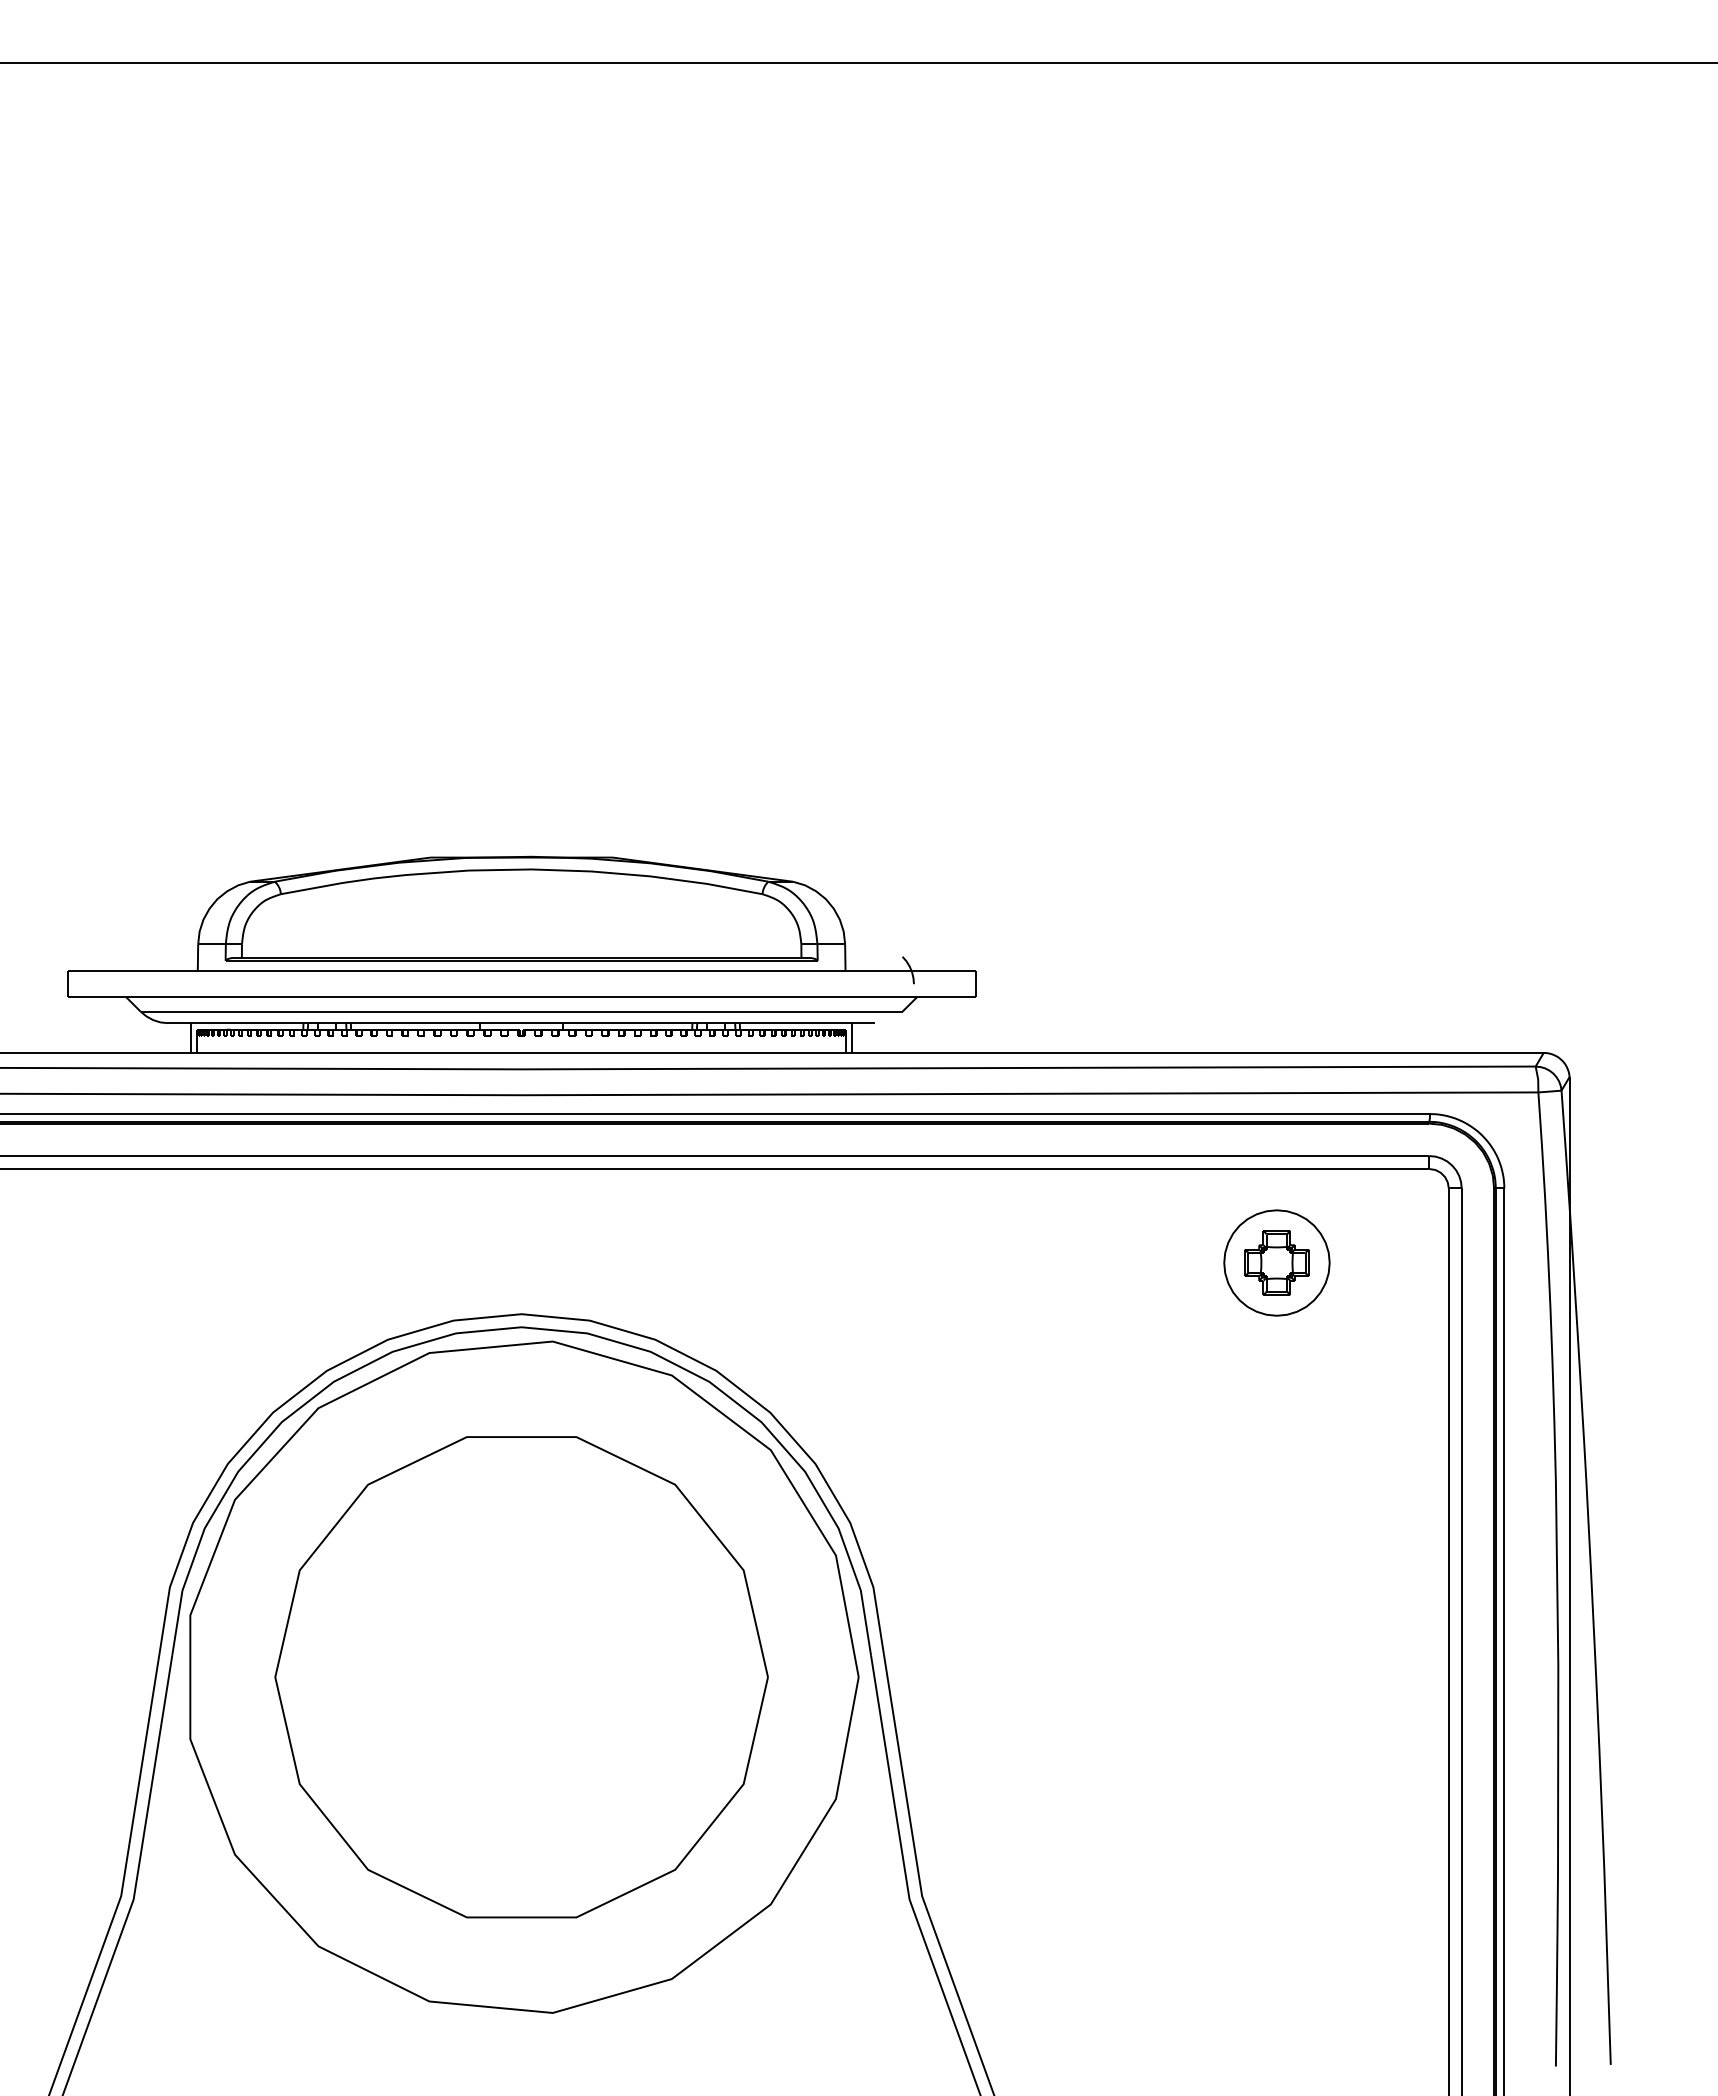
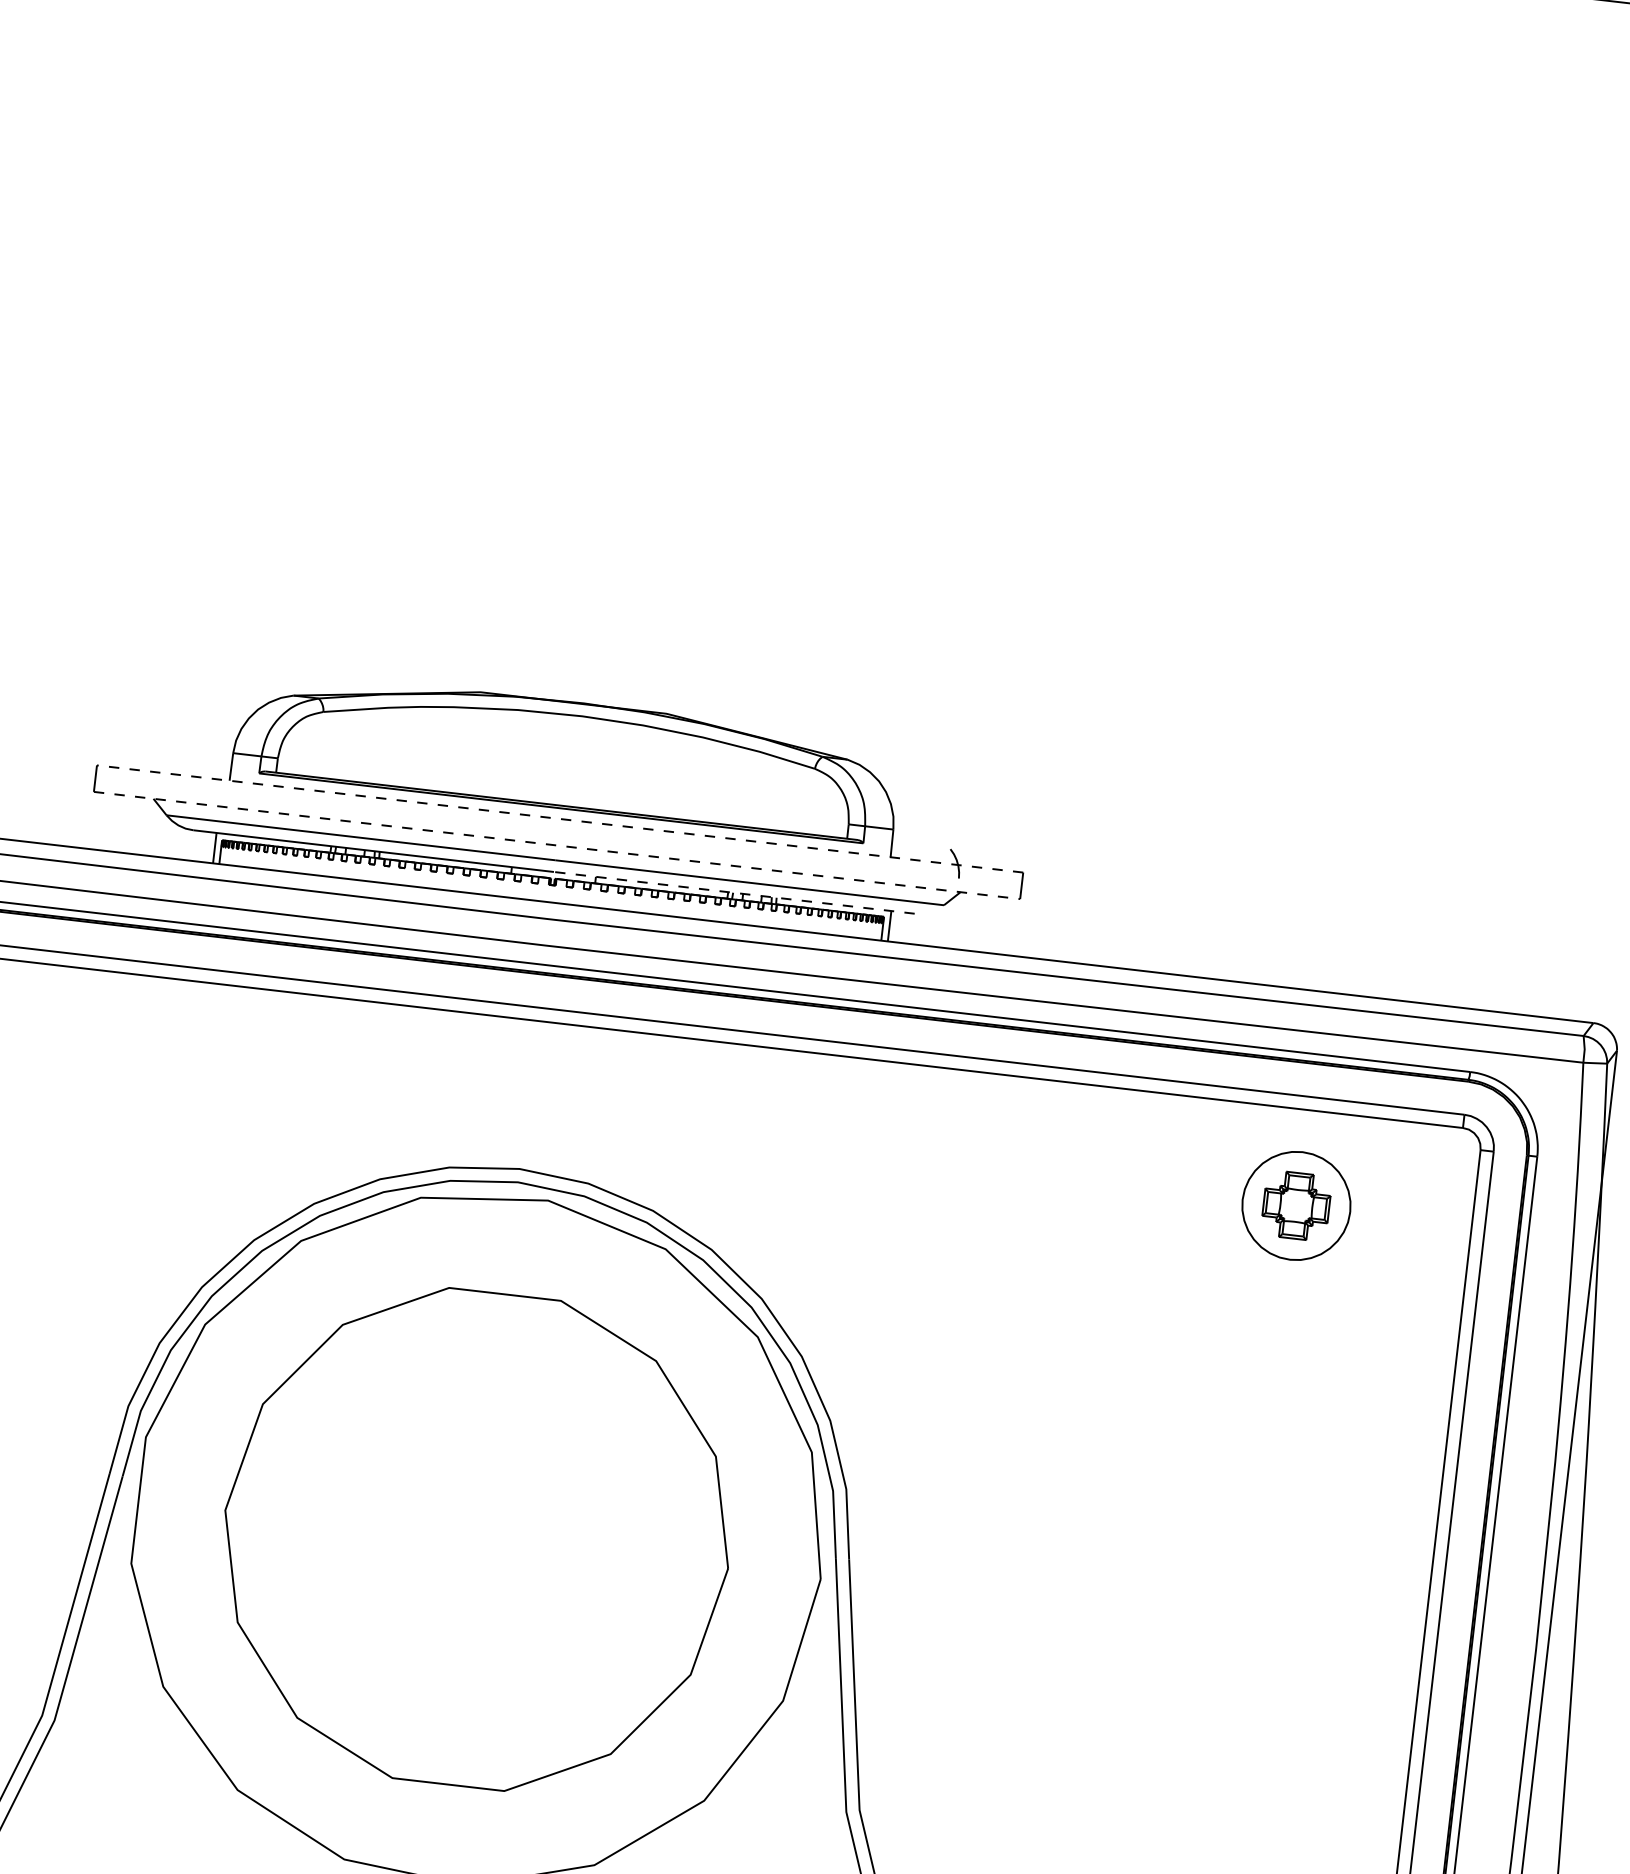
line: (521, 971) -> (559, 819), solid -> dashed
line: (521, 997) -> (556, 845), solid -> dashed
line: (698, 1023) -> (734, 893), solid -> dashed

